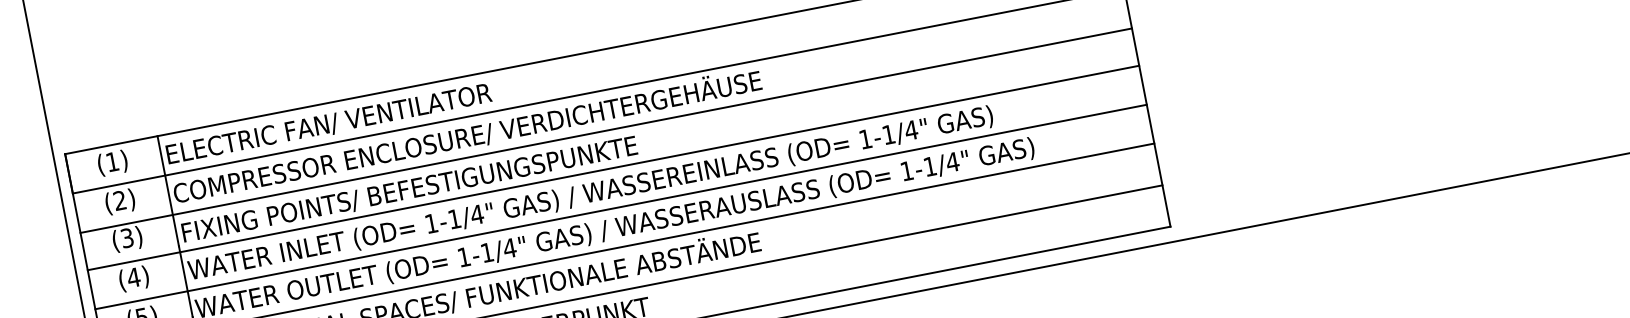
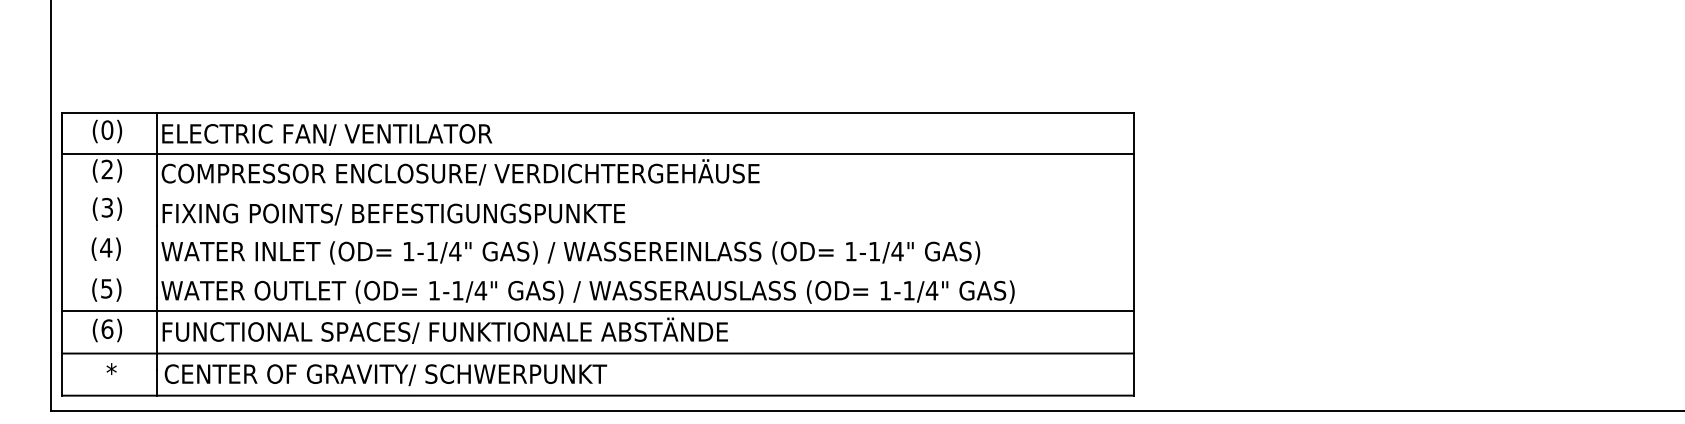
line: (605, 130) -> (597, 193), removed
text: (112, 162) -> (107, 130), (1) -> (0)
line: (612, 167) -> (597, 231), removed
line: (620, 207) -> (597, 271), removed

